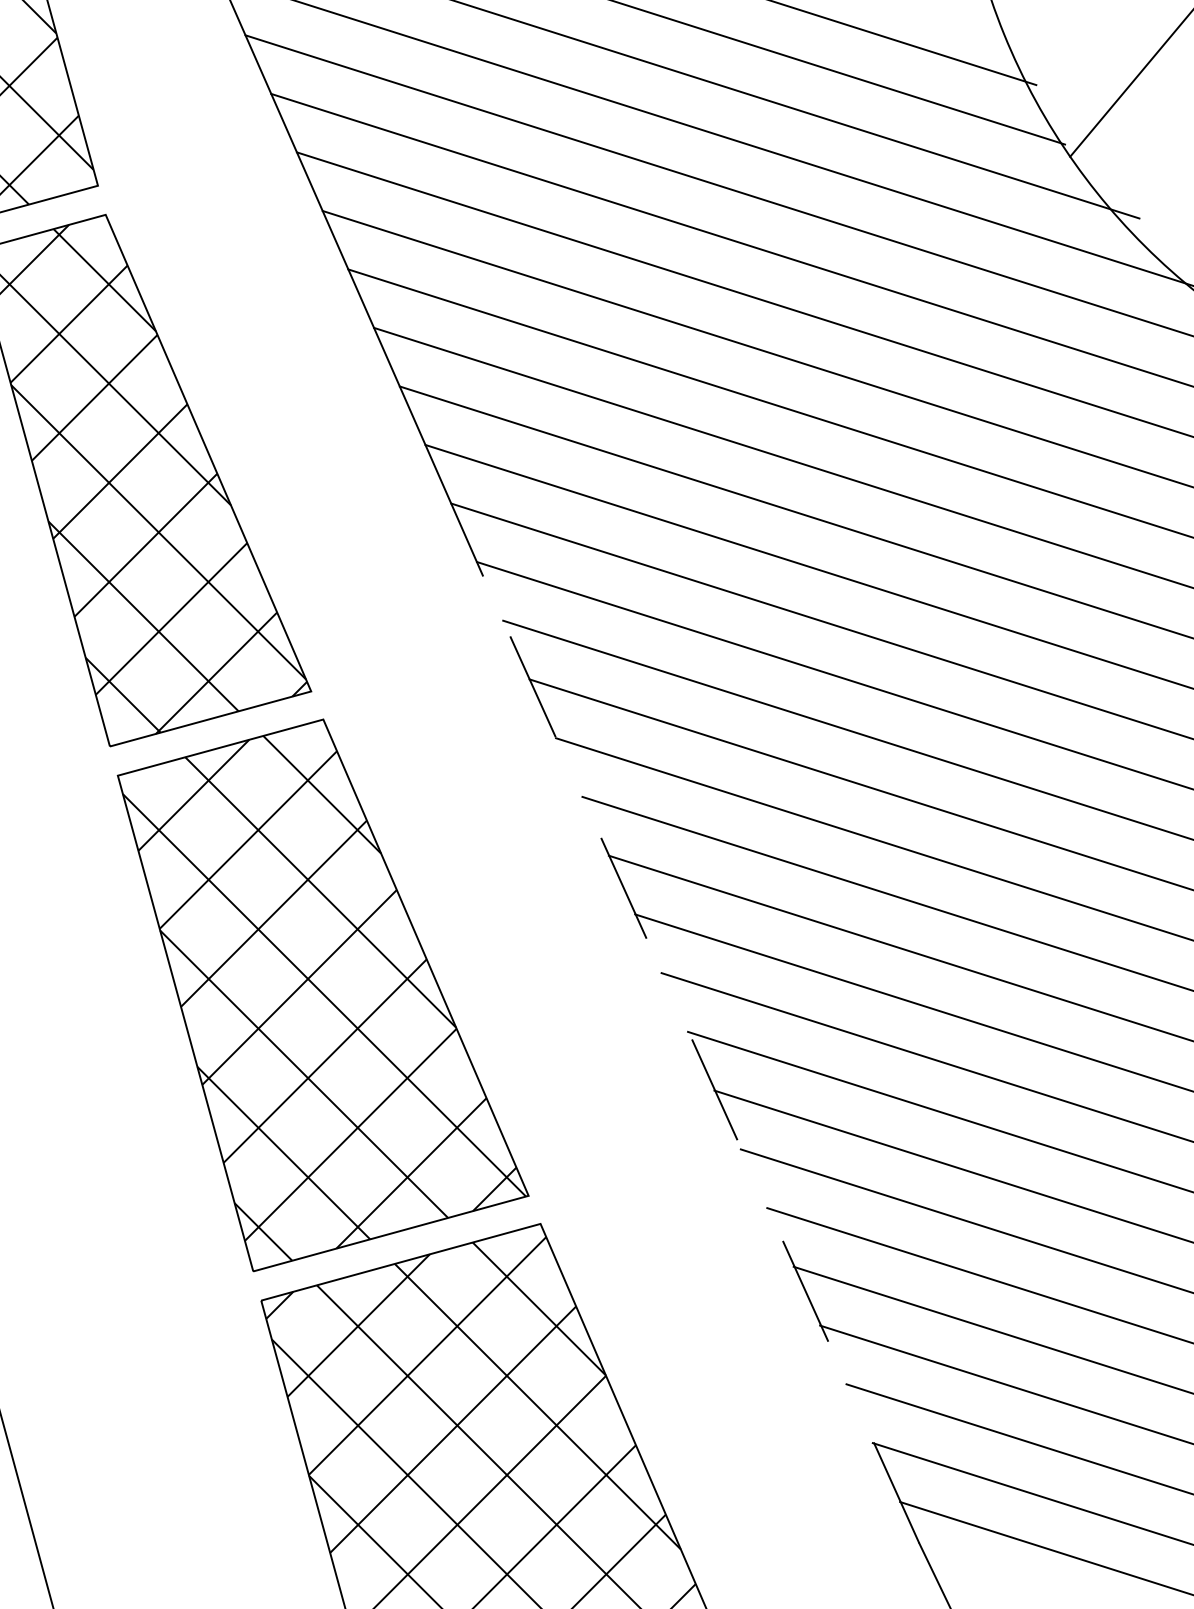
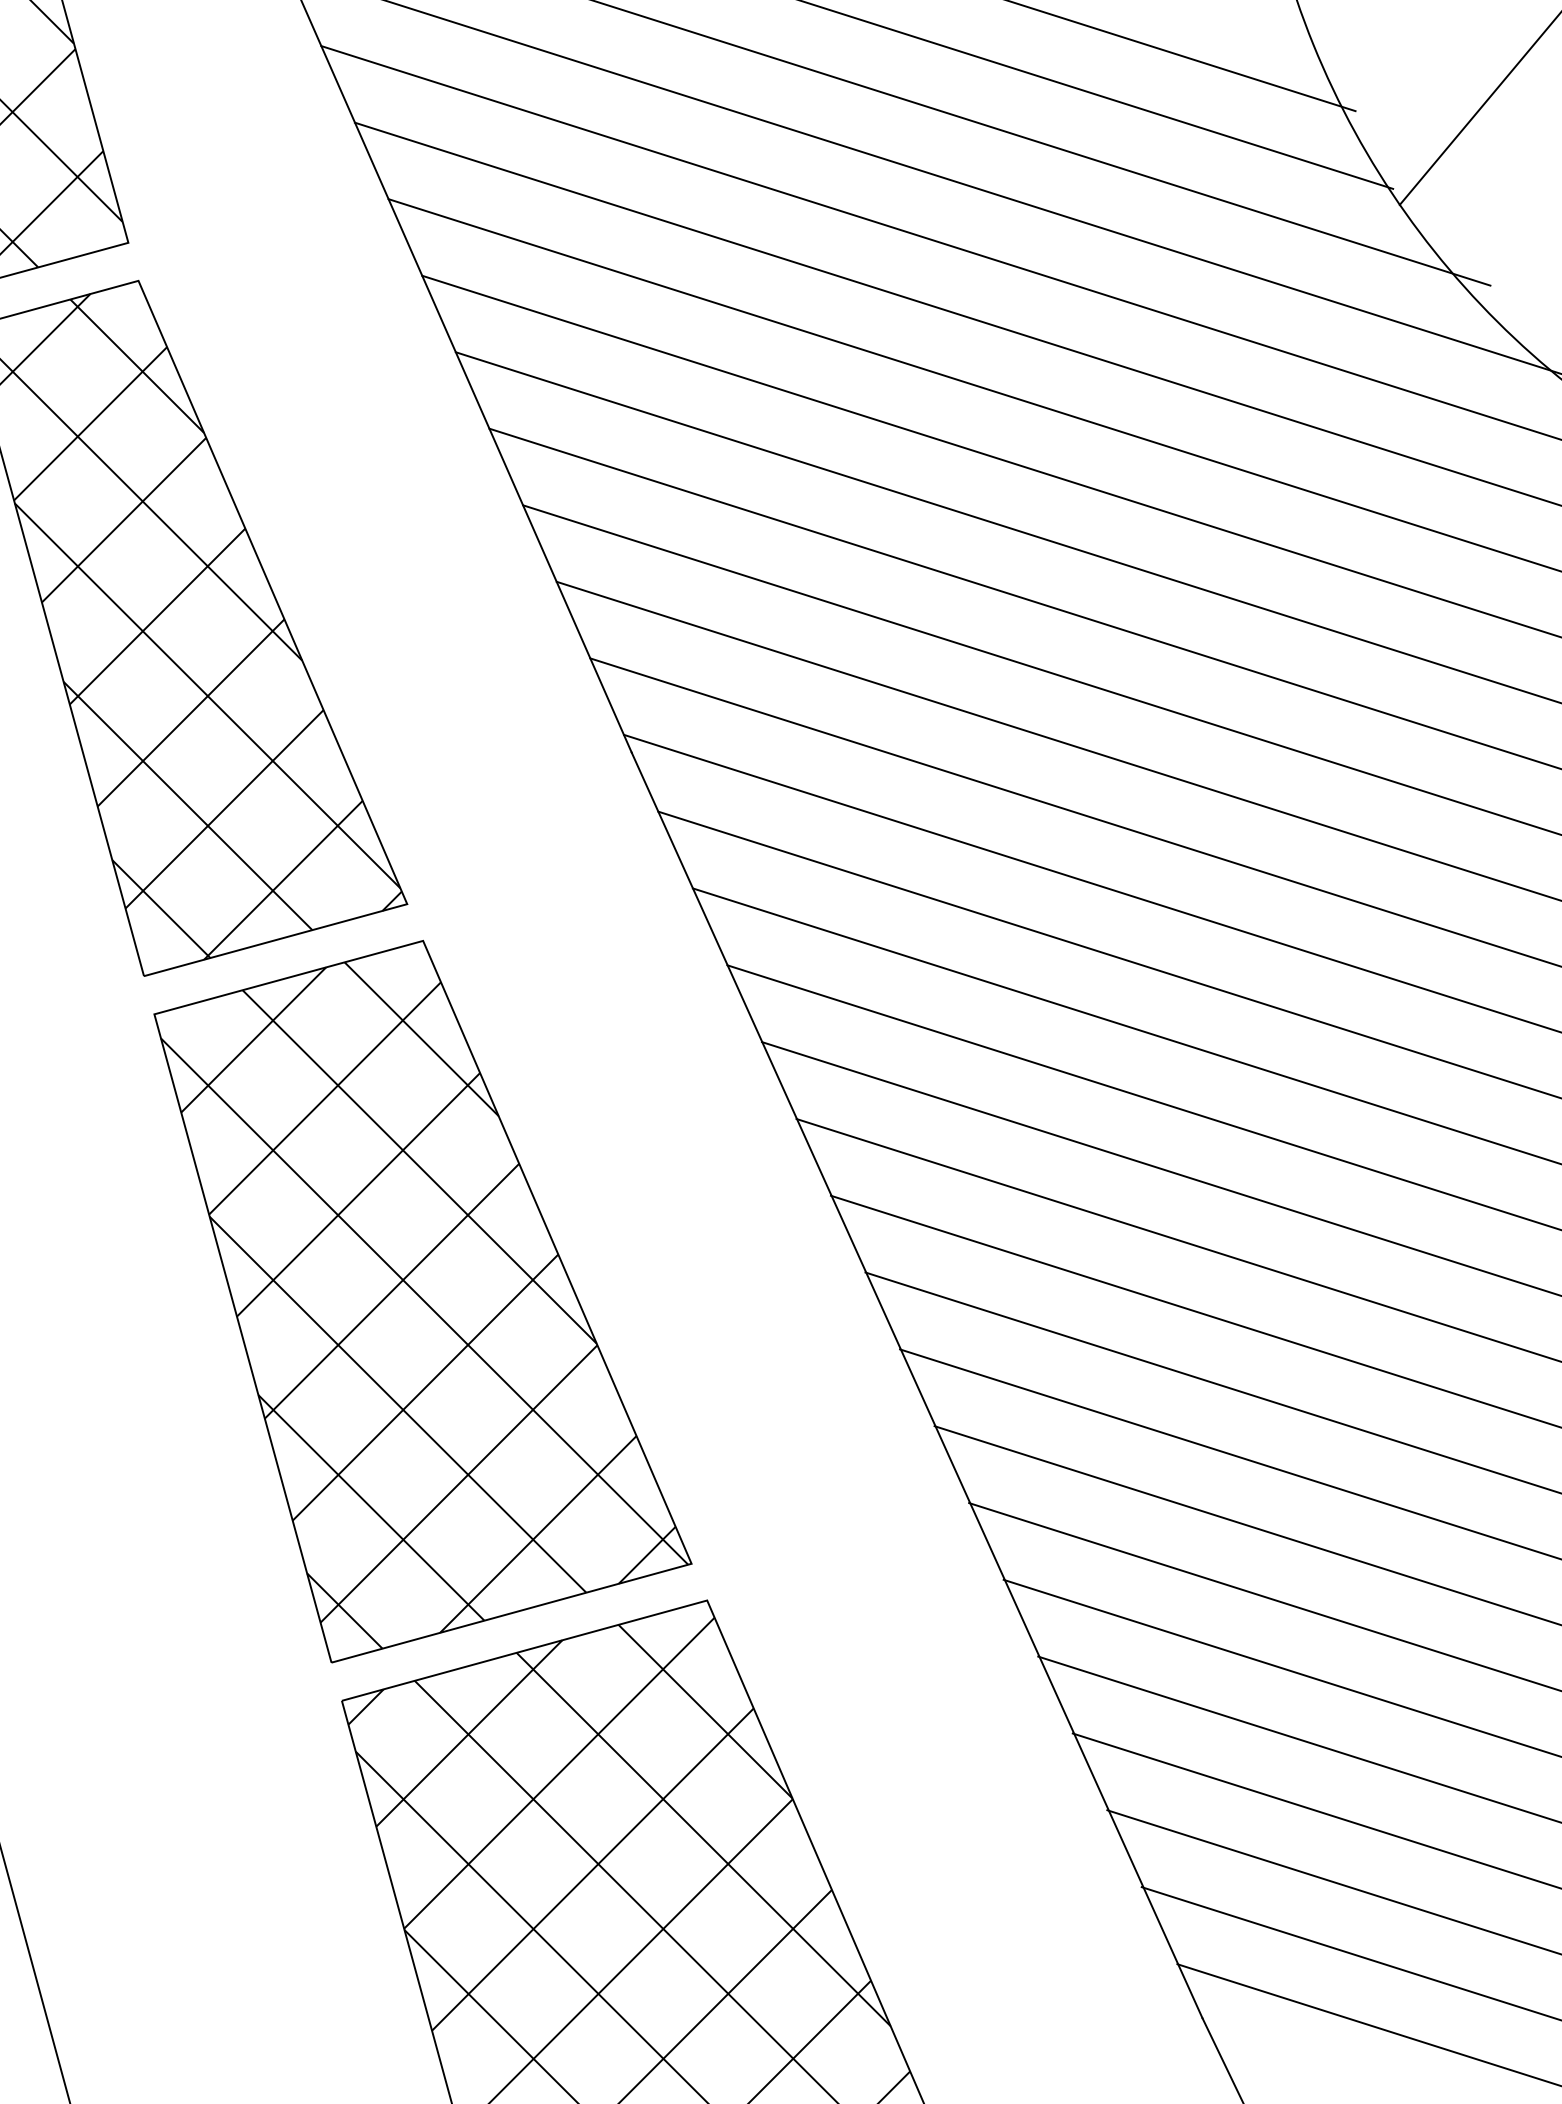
line: (701, 1059) -> (917, 1385), dashed -> solid

